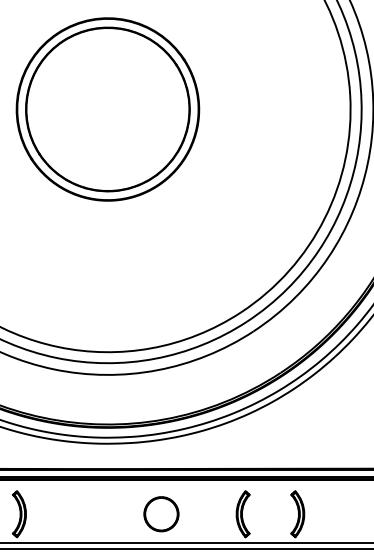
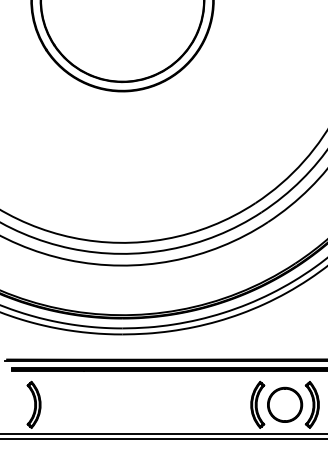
part: (161, 514) -> (285, 405), moved

